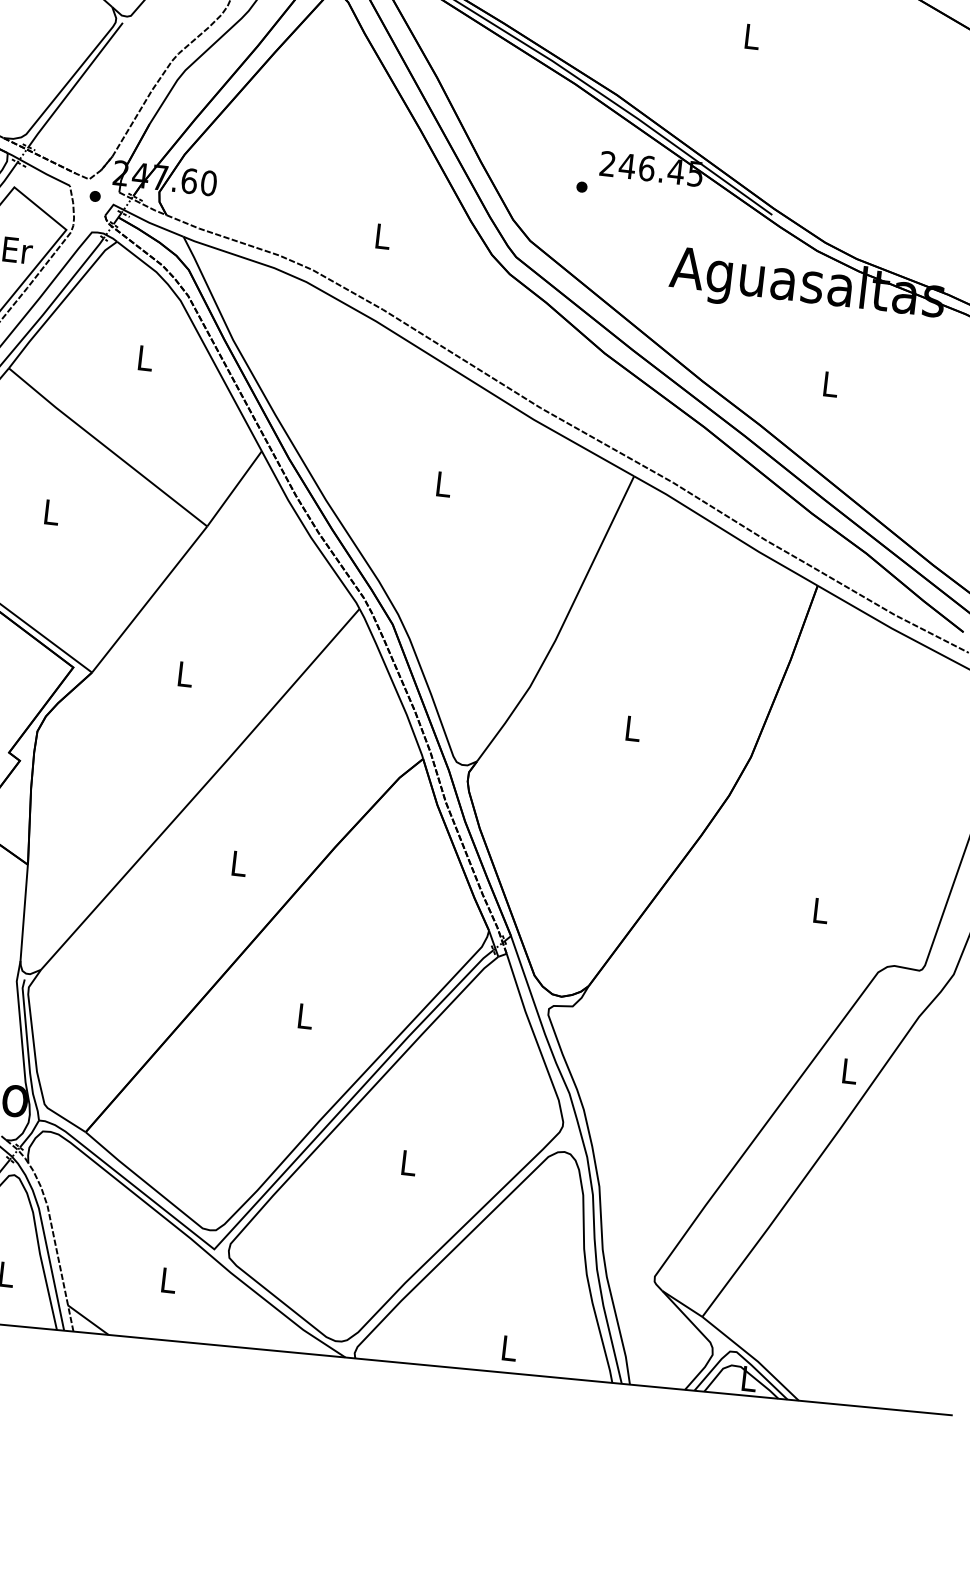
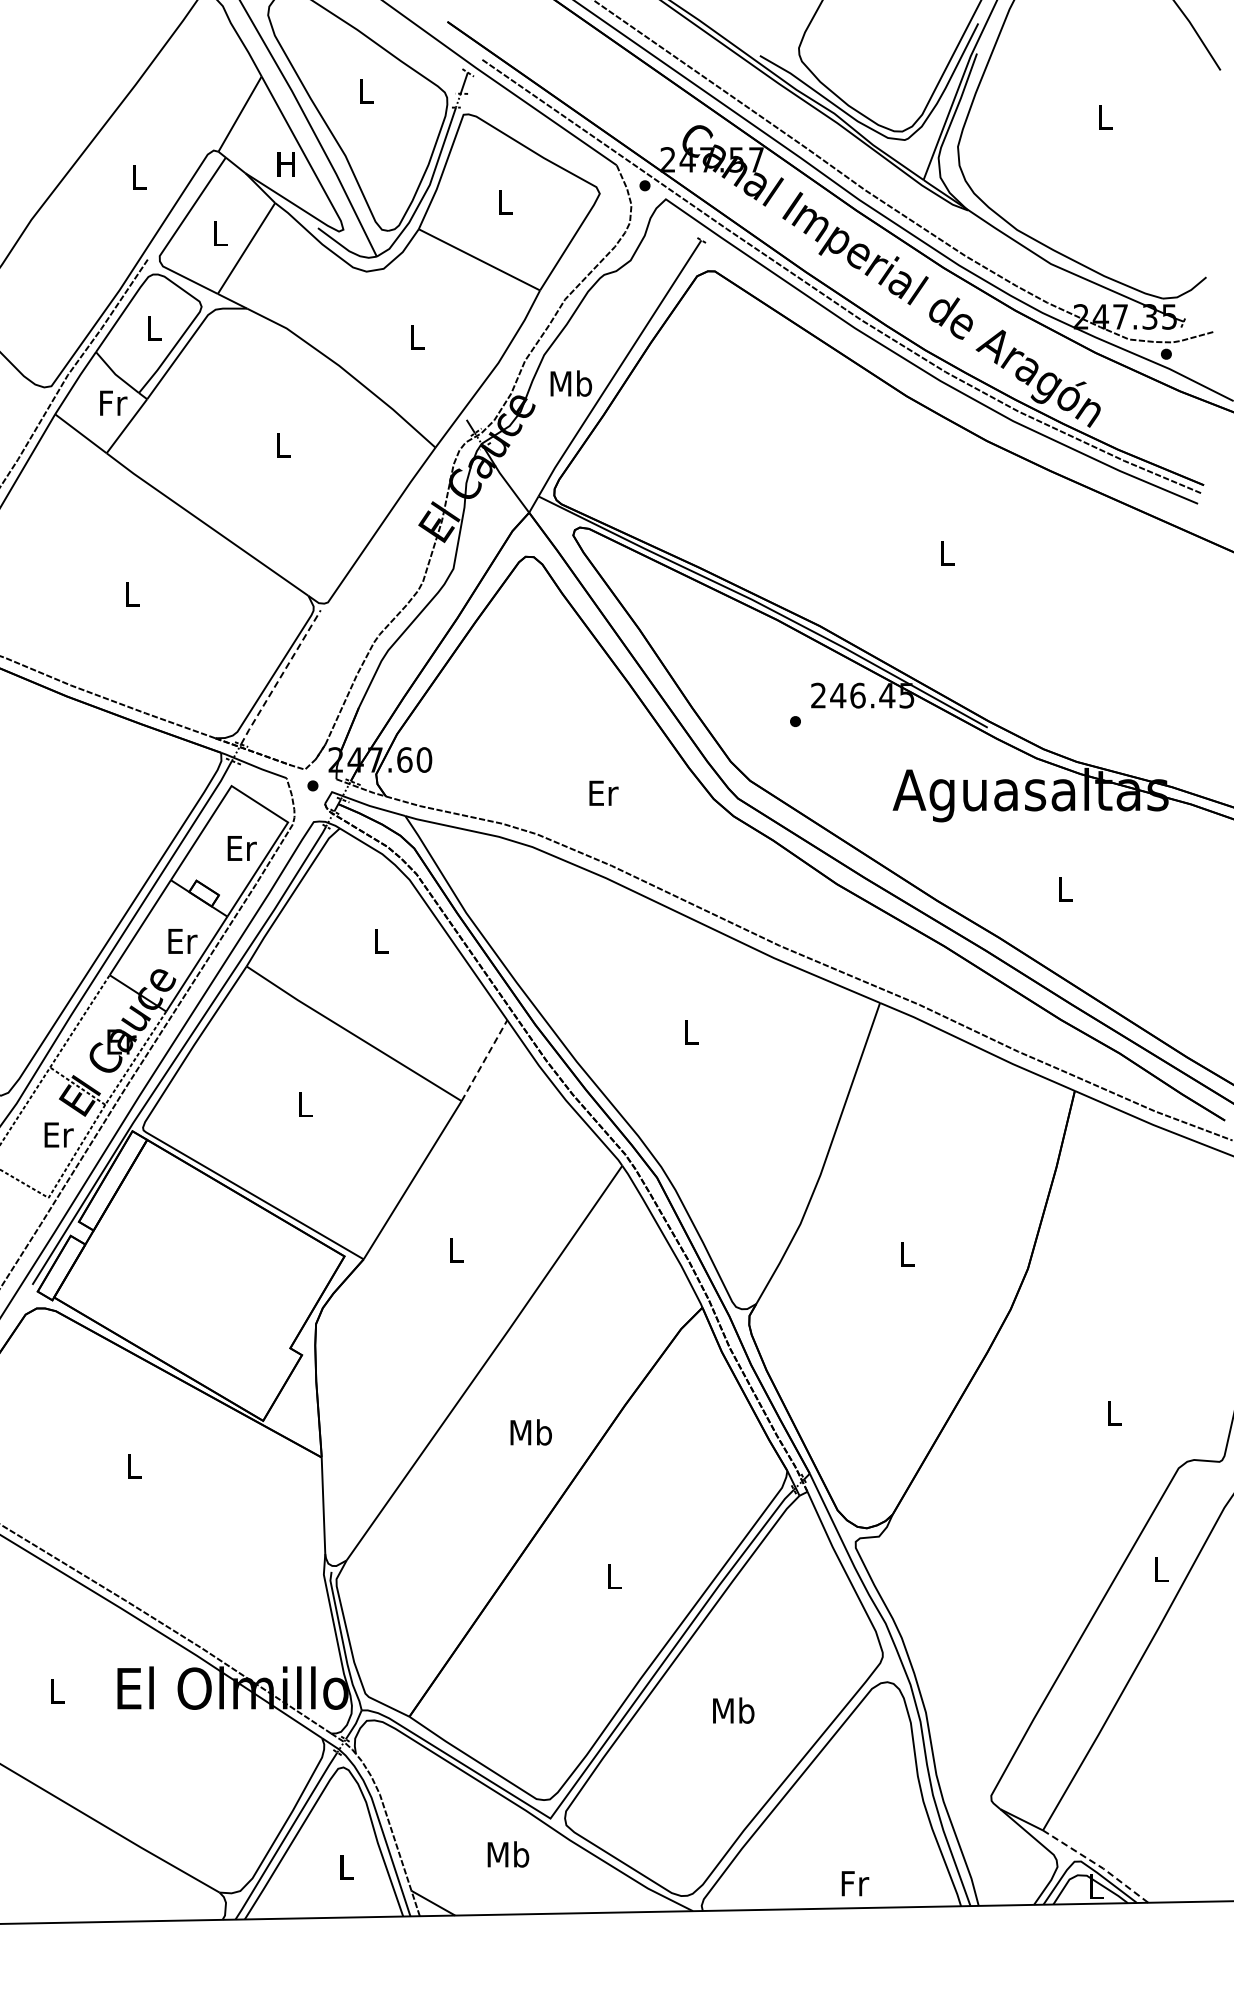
line: (75, 85) -> (280, 677), solid -> dashed
text: (383, 235) -> (603, 792), L -> Er
line: (234, 488) -> (484, 1060), solid -> dashed
text: (238, 863) -> (530, 1432), L -> Mb
text: (408, 1162) -> (733, 1710), L -> Mb
text: (168, 1280) -> (508, 1854), L -> Mb
text: (510, 1348) -> (855, 1883), L -> Fr
line: (752, 1356) -> (1097, 1864), solid -> dashed

